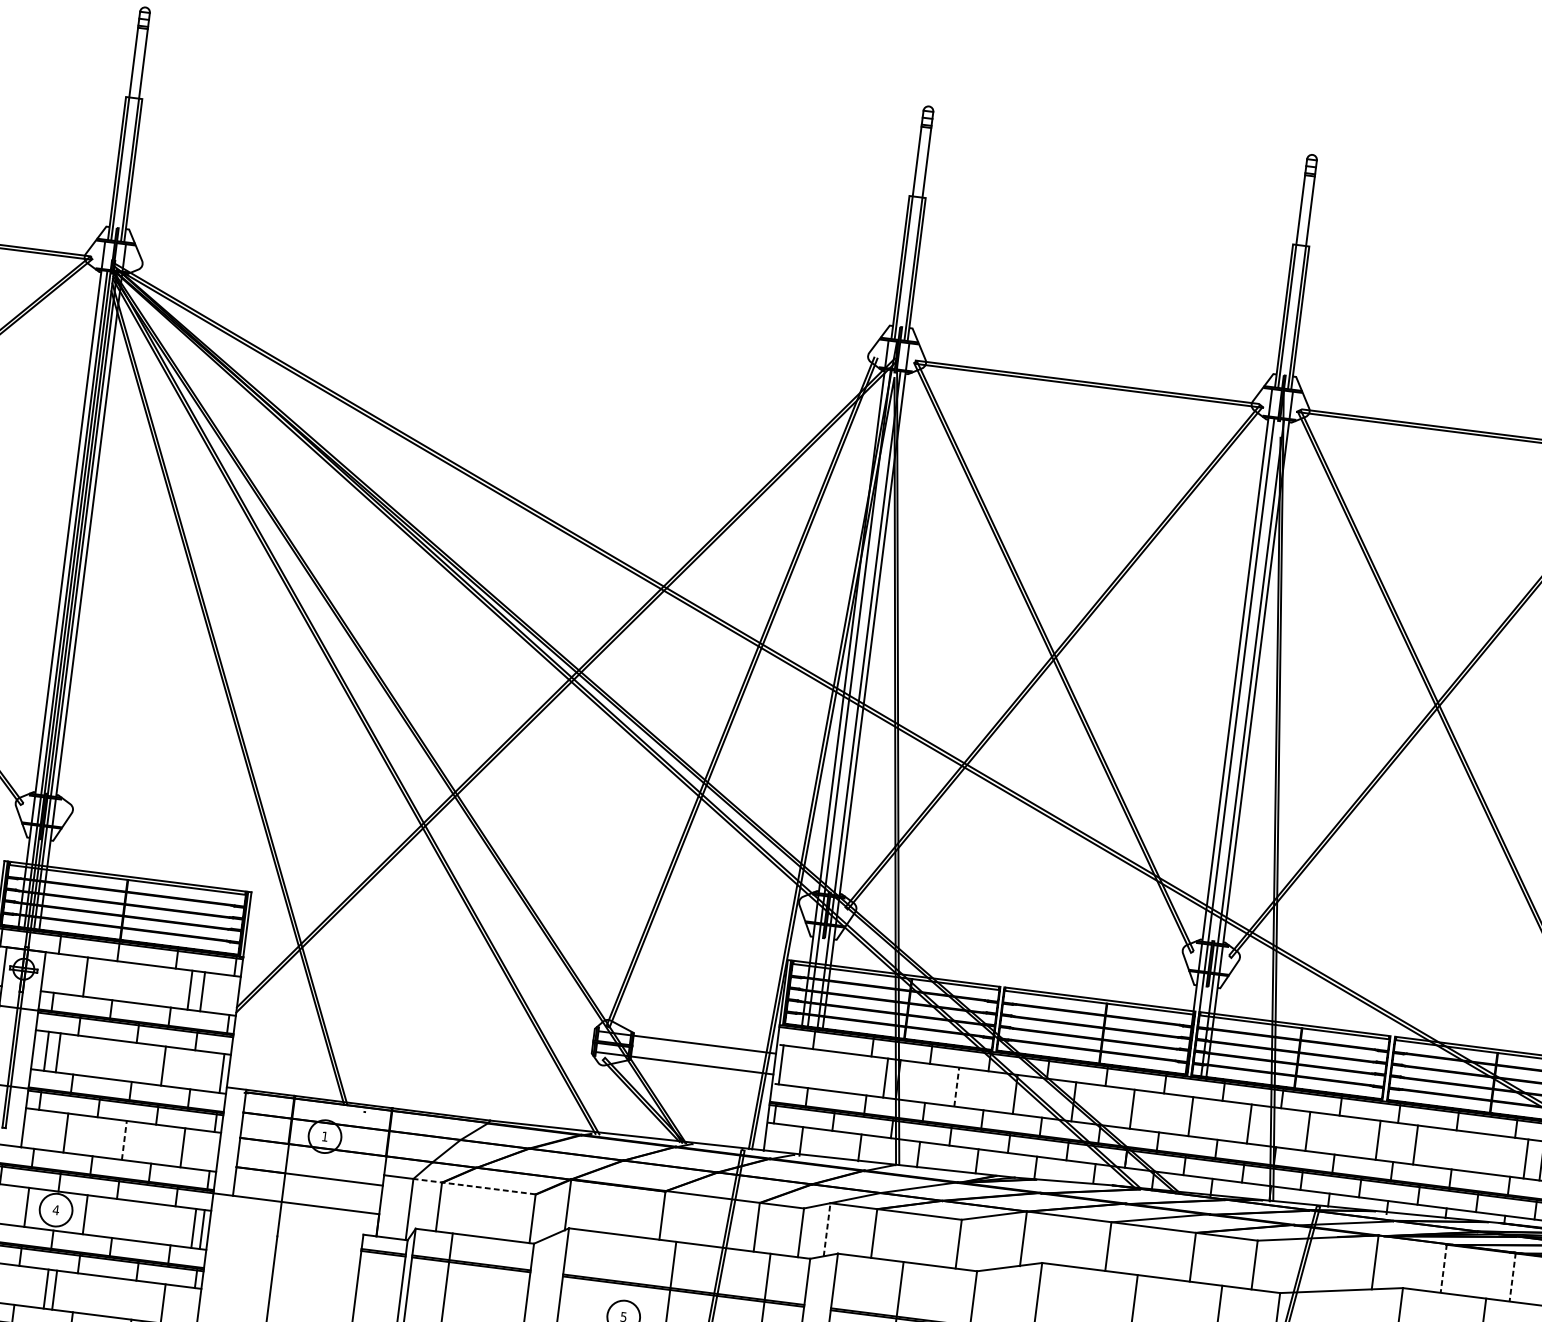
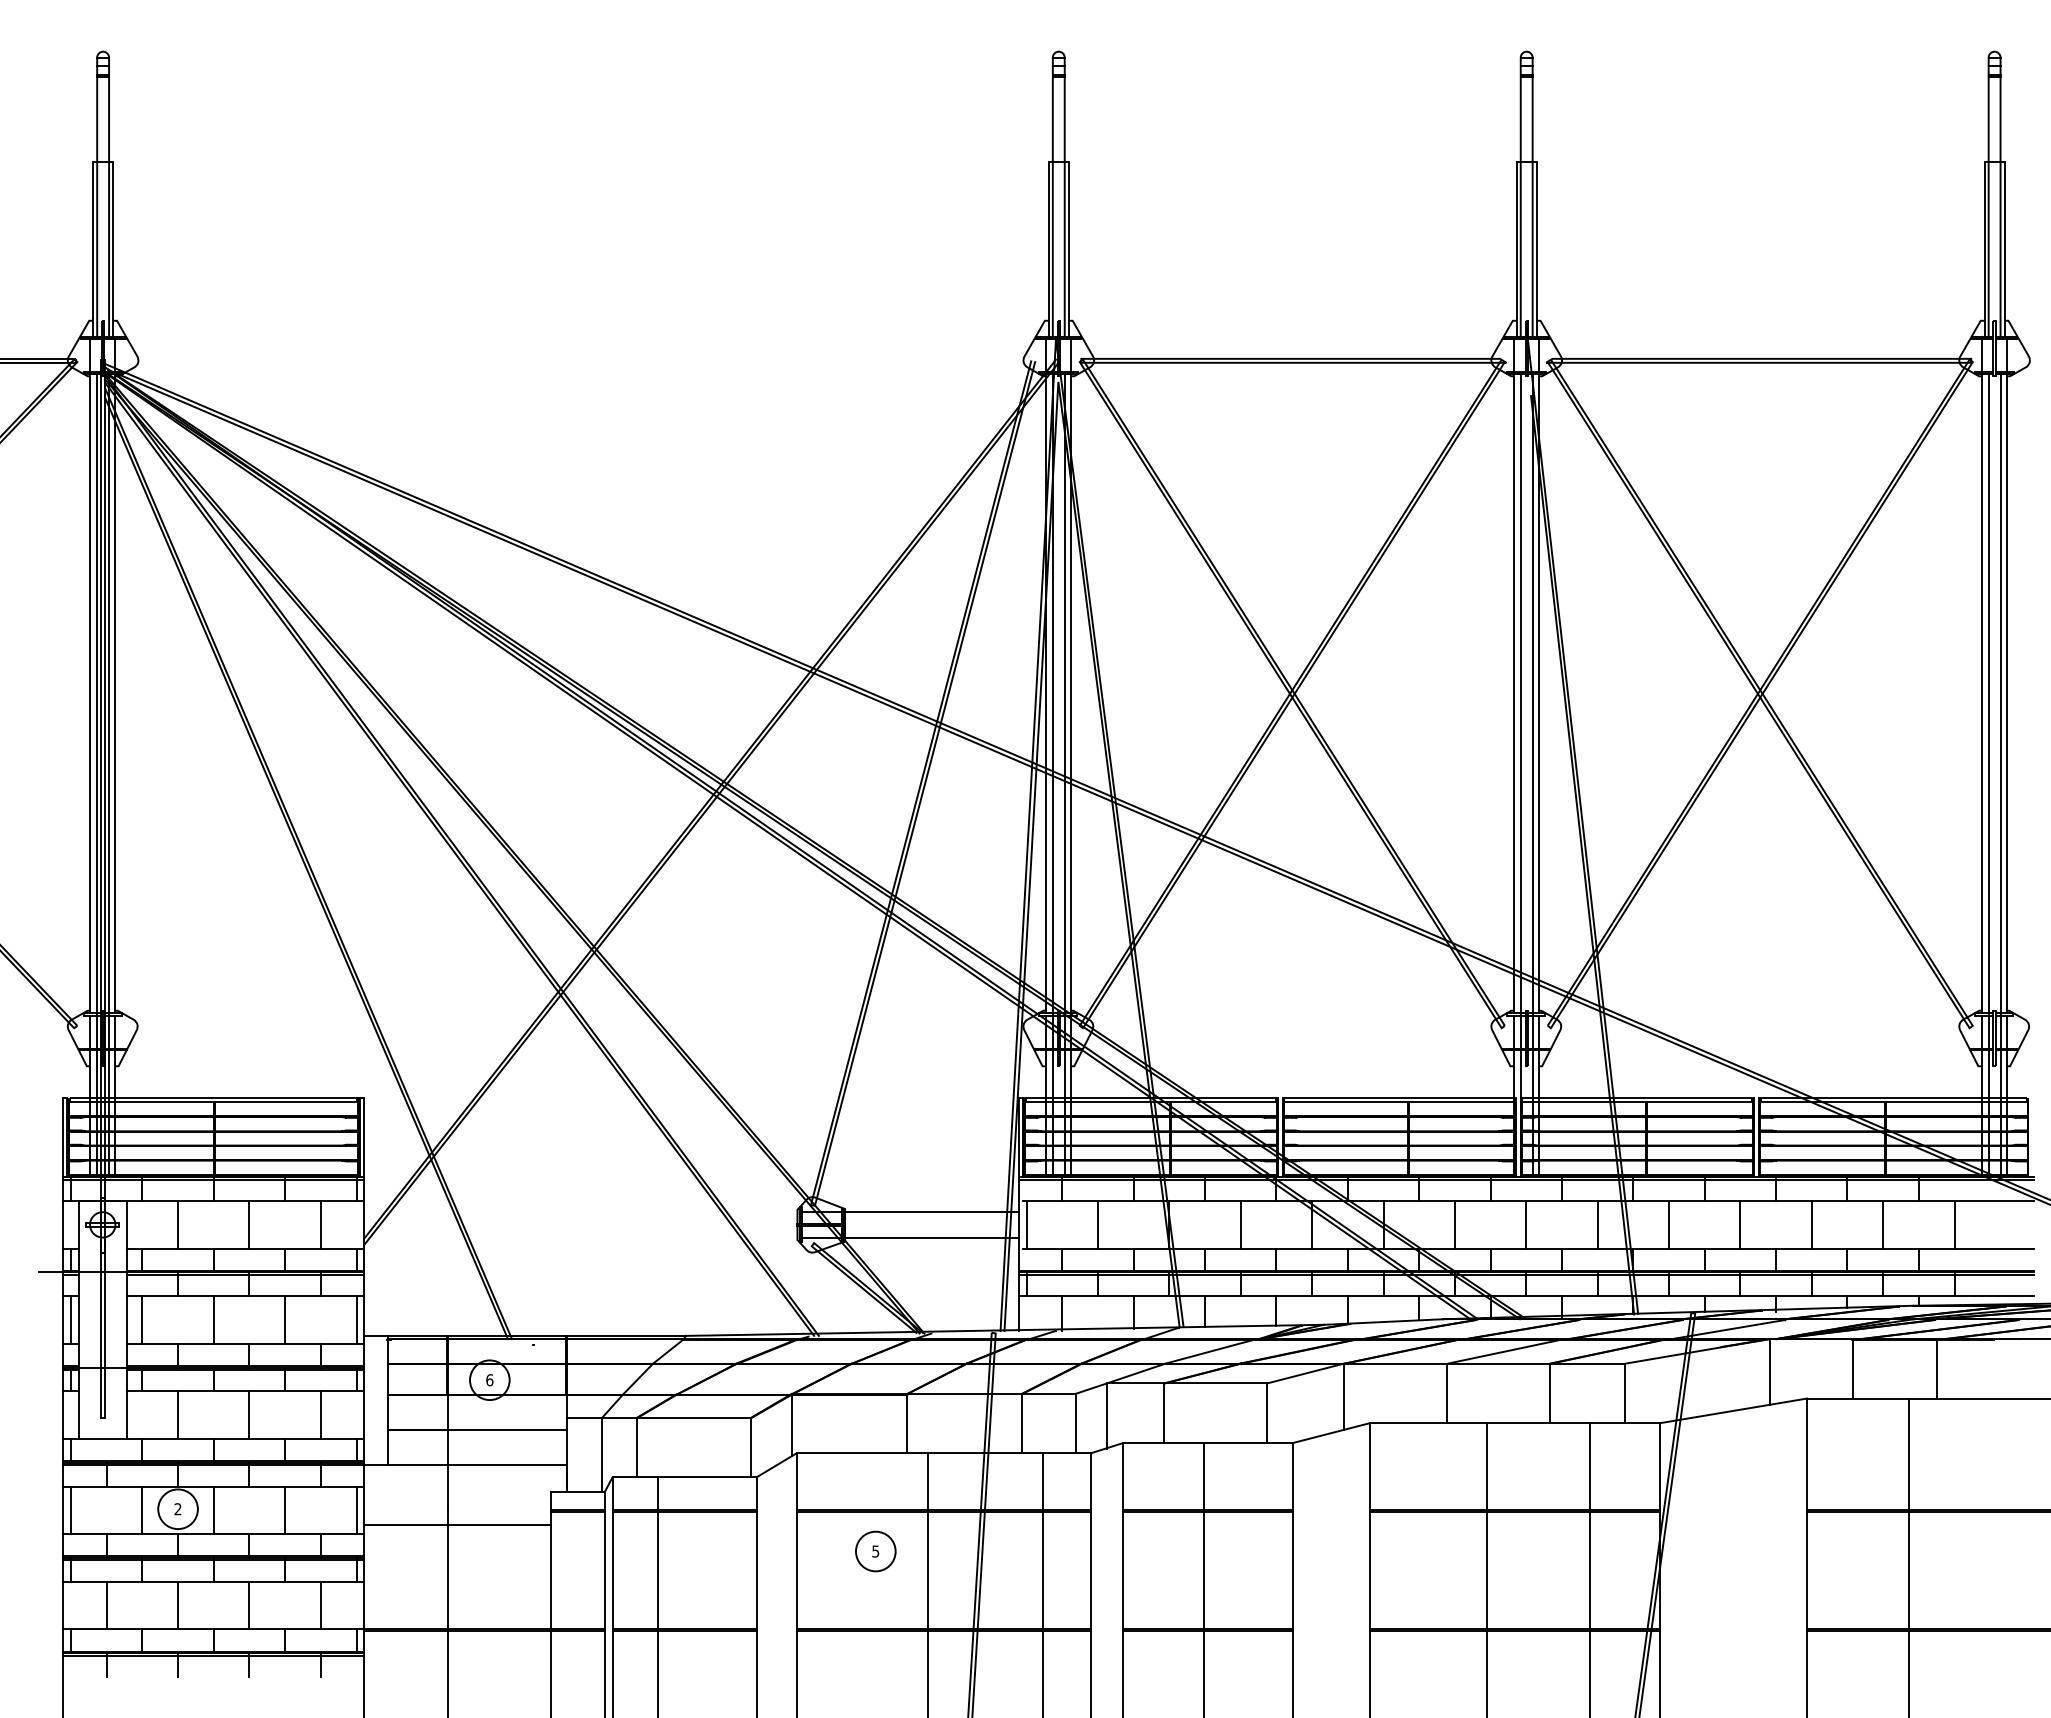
line: (190, 989) -> (249, 1224), moved
line: (58, 1052) -> (213, 1319), moved
line: (886, 1077) -> (1098, 1224), moved
line: (956, 1086) -> (1240, 1224), dashed -> solid
text: (324, 1136) -> (489, 1380), 1 -> 6
line: (1377, 1139) -> (1811, 1224), moved
line: (124, 1140) -> (249, 1415), dashed -> solid
line: (1415, 1144) -> (1740, 1224), moved
line: (1526, 1158) -> (1883, 1224), moved
line: (474, 1186) -> (676, 1417), dashed -> solid
text: (55, 1210) -> (177, 1509), 4 -> 2
line: (194, 1228) -> (285, 1510), moved
line: (826, 1230) -> (1106, 1416), dashed -> solid
line: (283, 1251) -> (457, 1524), added
line: (1444, 1268) -> (1853, 1368), dashed -> solid
line: (1513, 1276) -> (1937, 1368), dashed -> solid
line: (54, 1290) -> (249, 1605), moved

